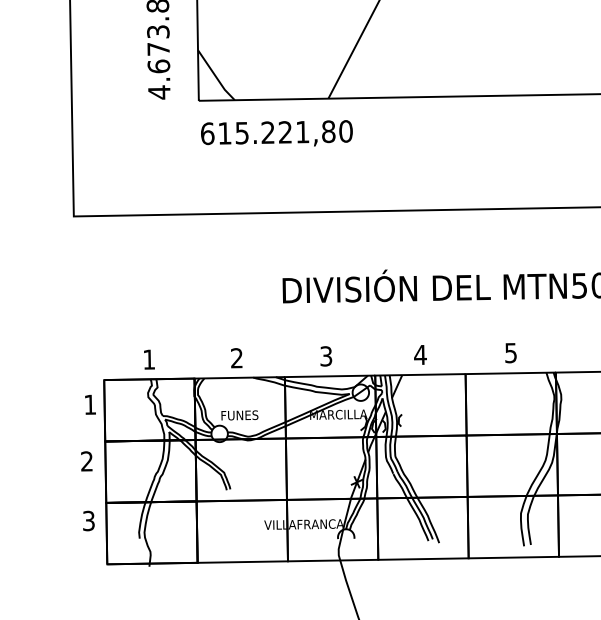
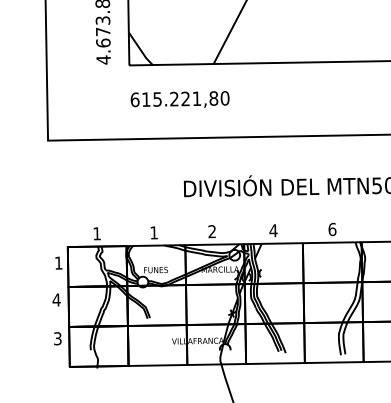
text: (275, 133) -> (179, 99), moved
text: (511, 353) -> (332, 229), 5 -> 6
text: (326, 356) -> (212, 231), 3 -> 2
text: (235, 357) -> (153, 232), 2 -> 1
text: (86, 460) -> (56, 299), 2 -> 4

